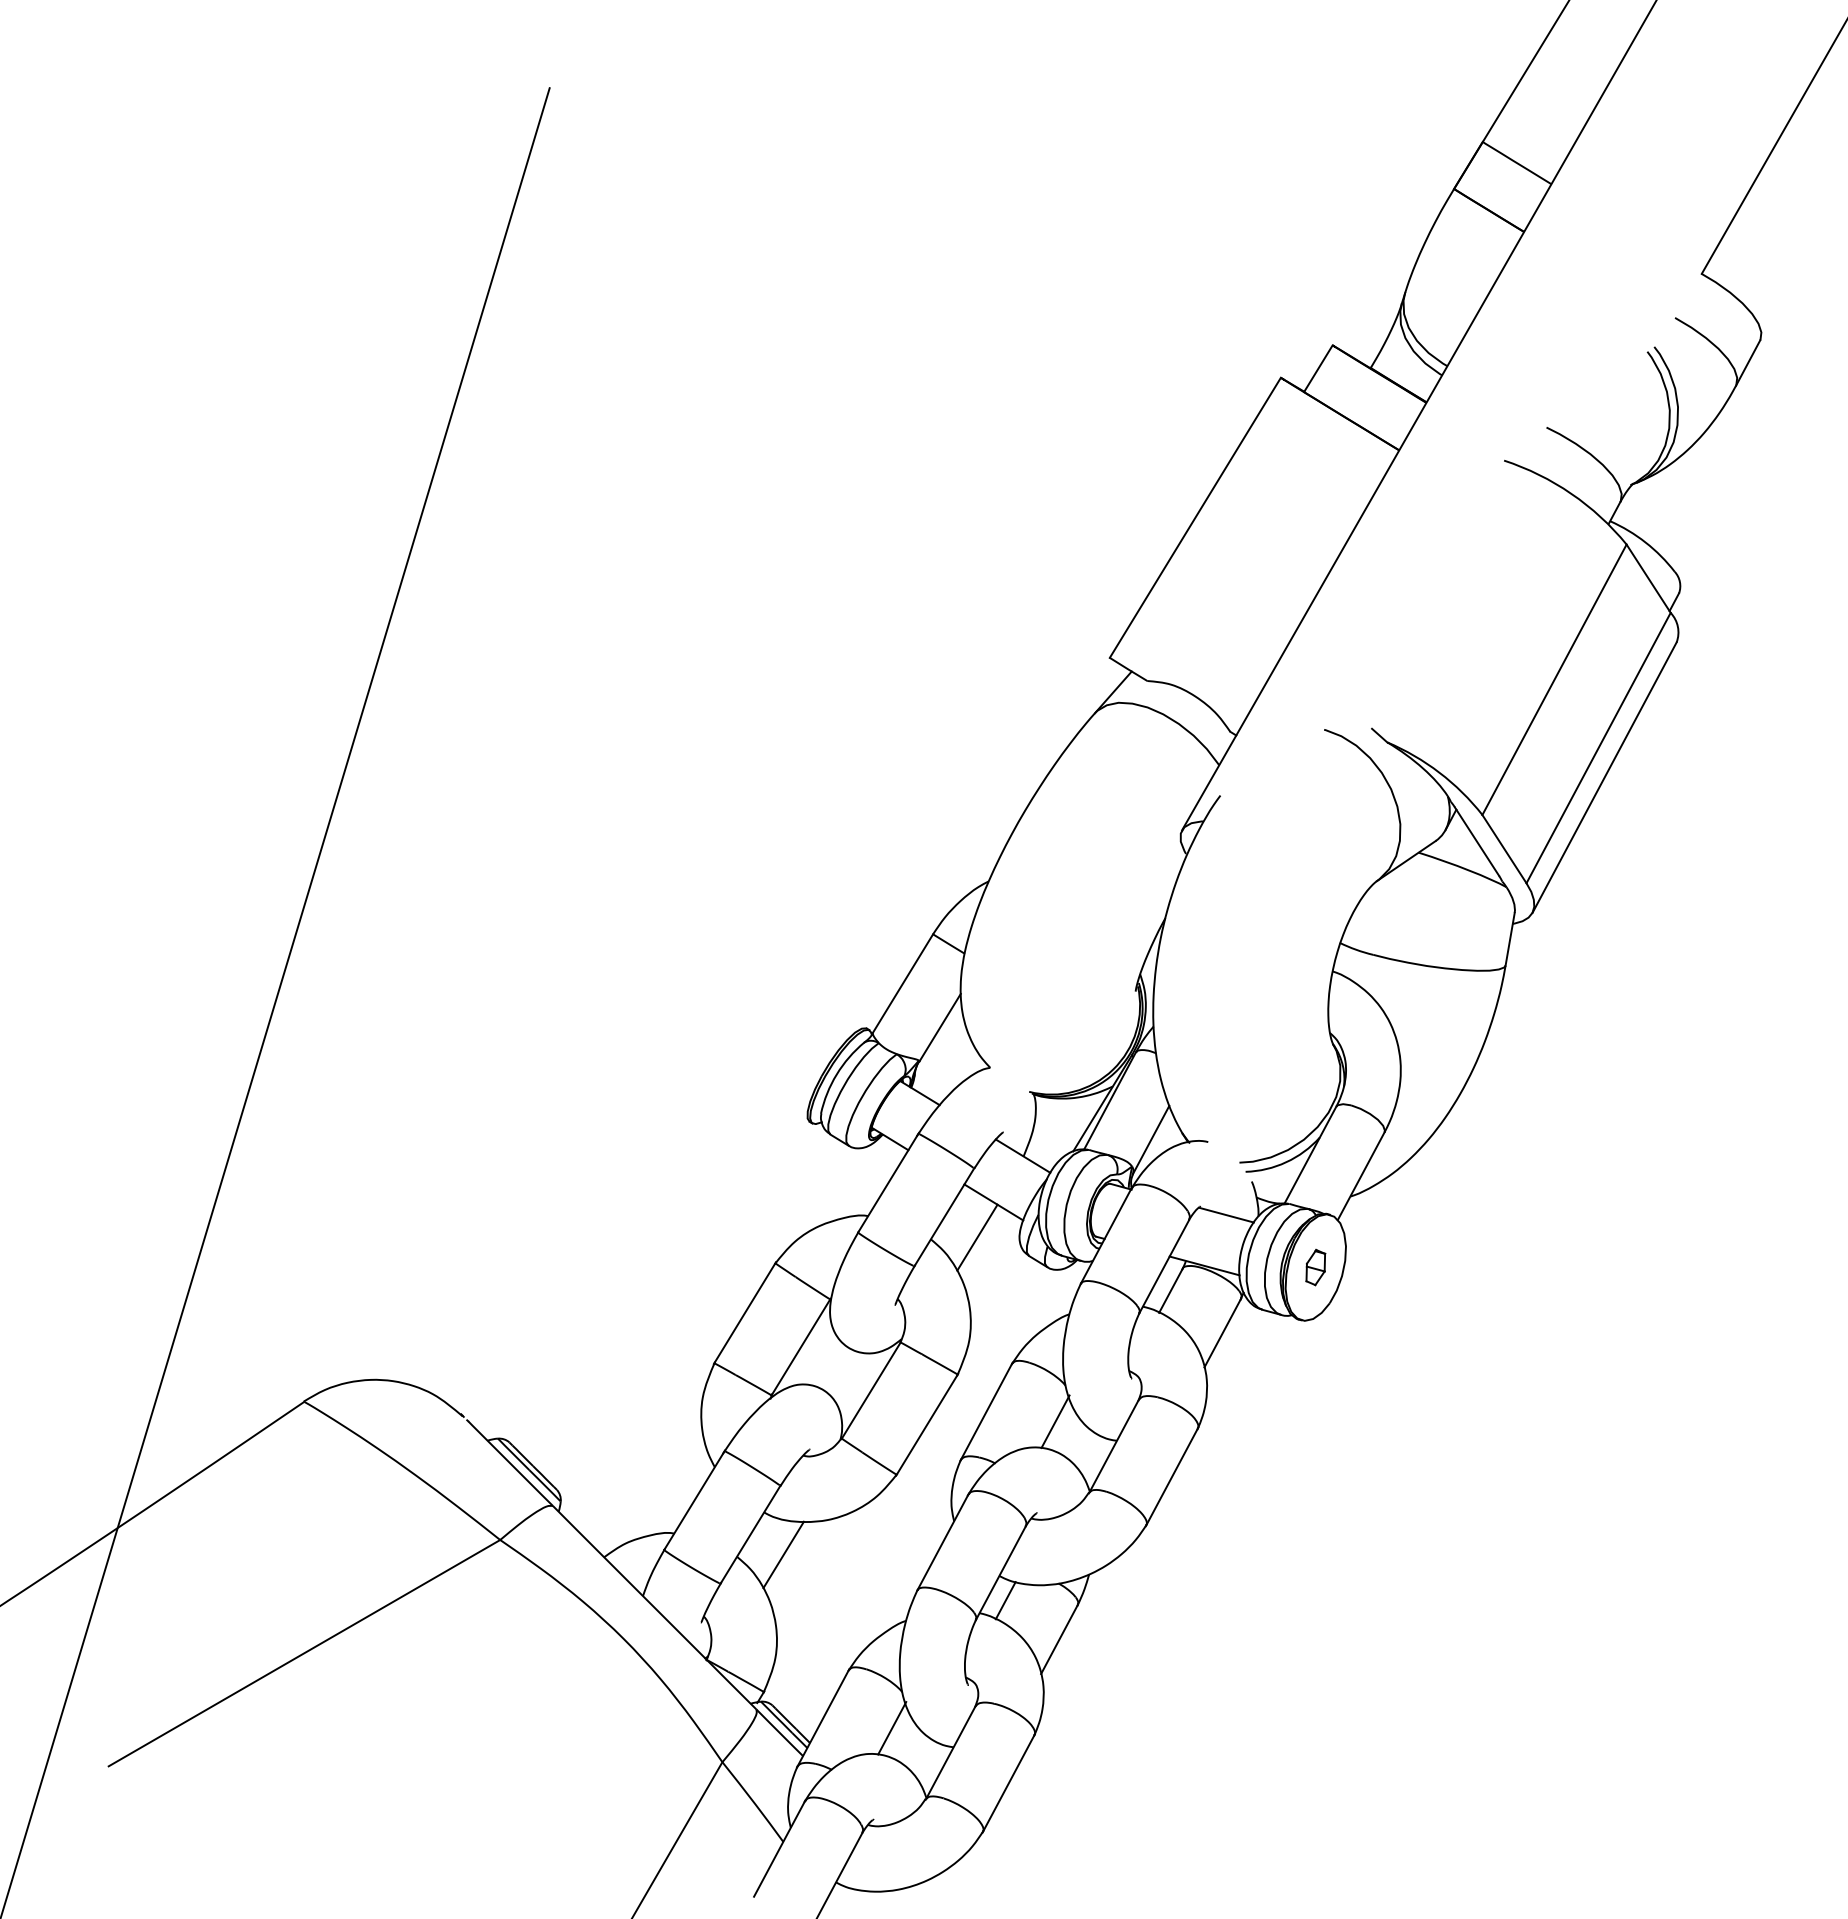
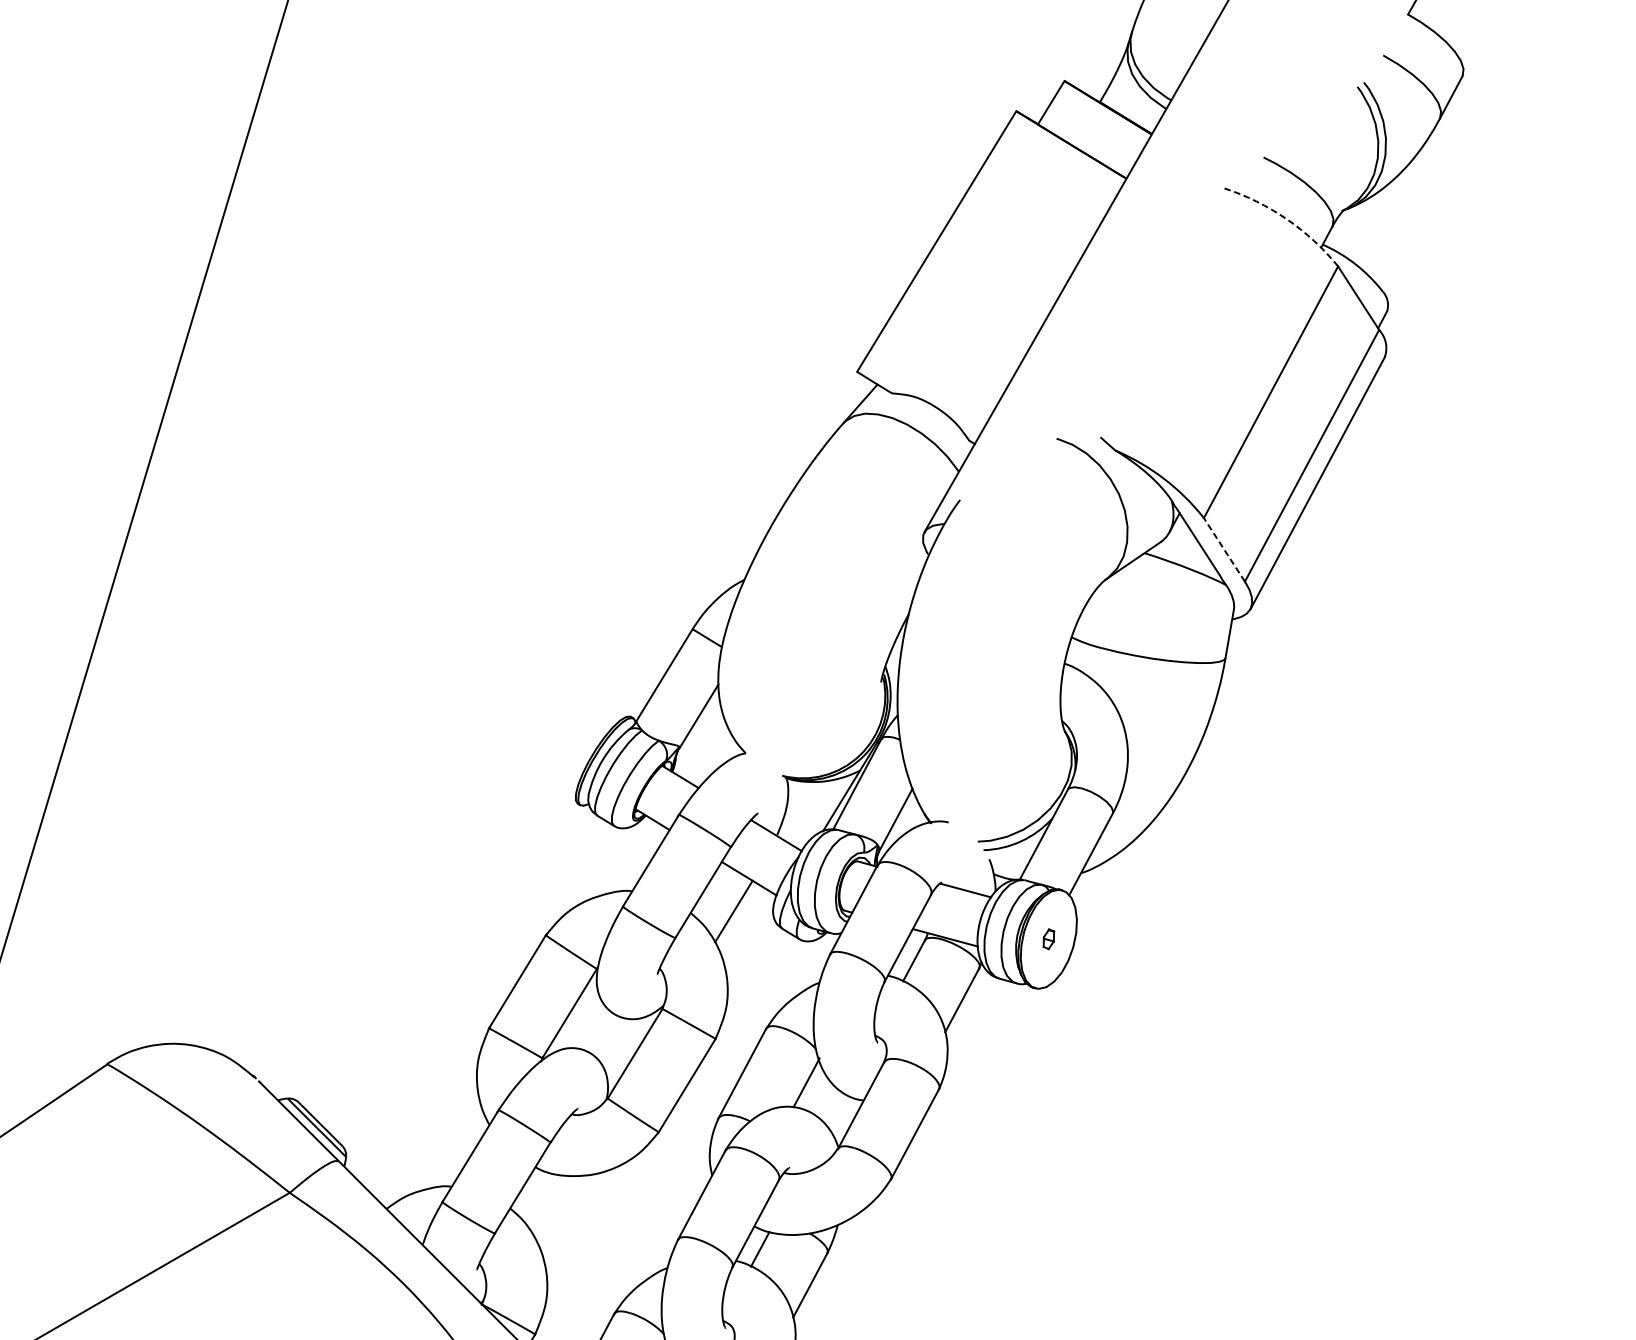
arc: (1571, 493) -> (1286, 218), solid -> dashed
line: (1504, 849) -> (1224, 550), solid -> dashed
part: (1315, 1267) -> (1048, 939), size x0.6
line: (783, 1554) -> (553, 1206), removed

